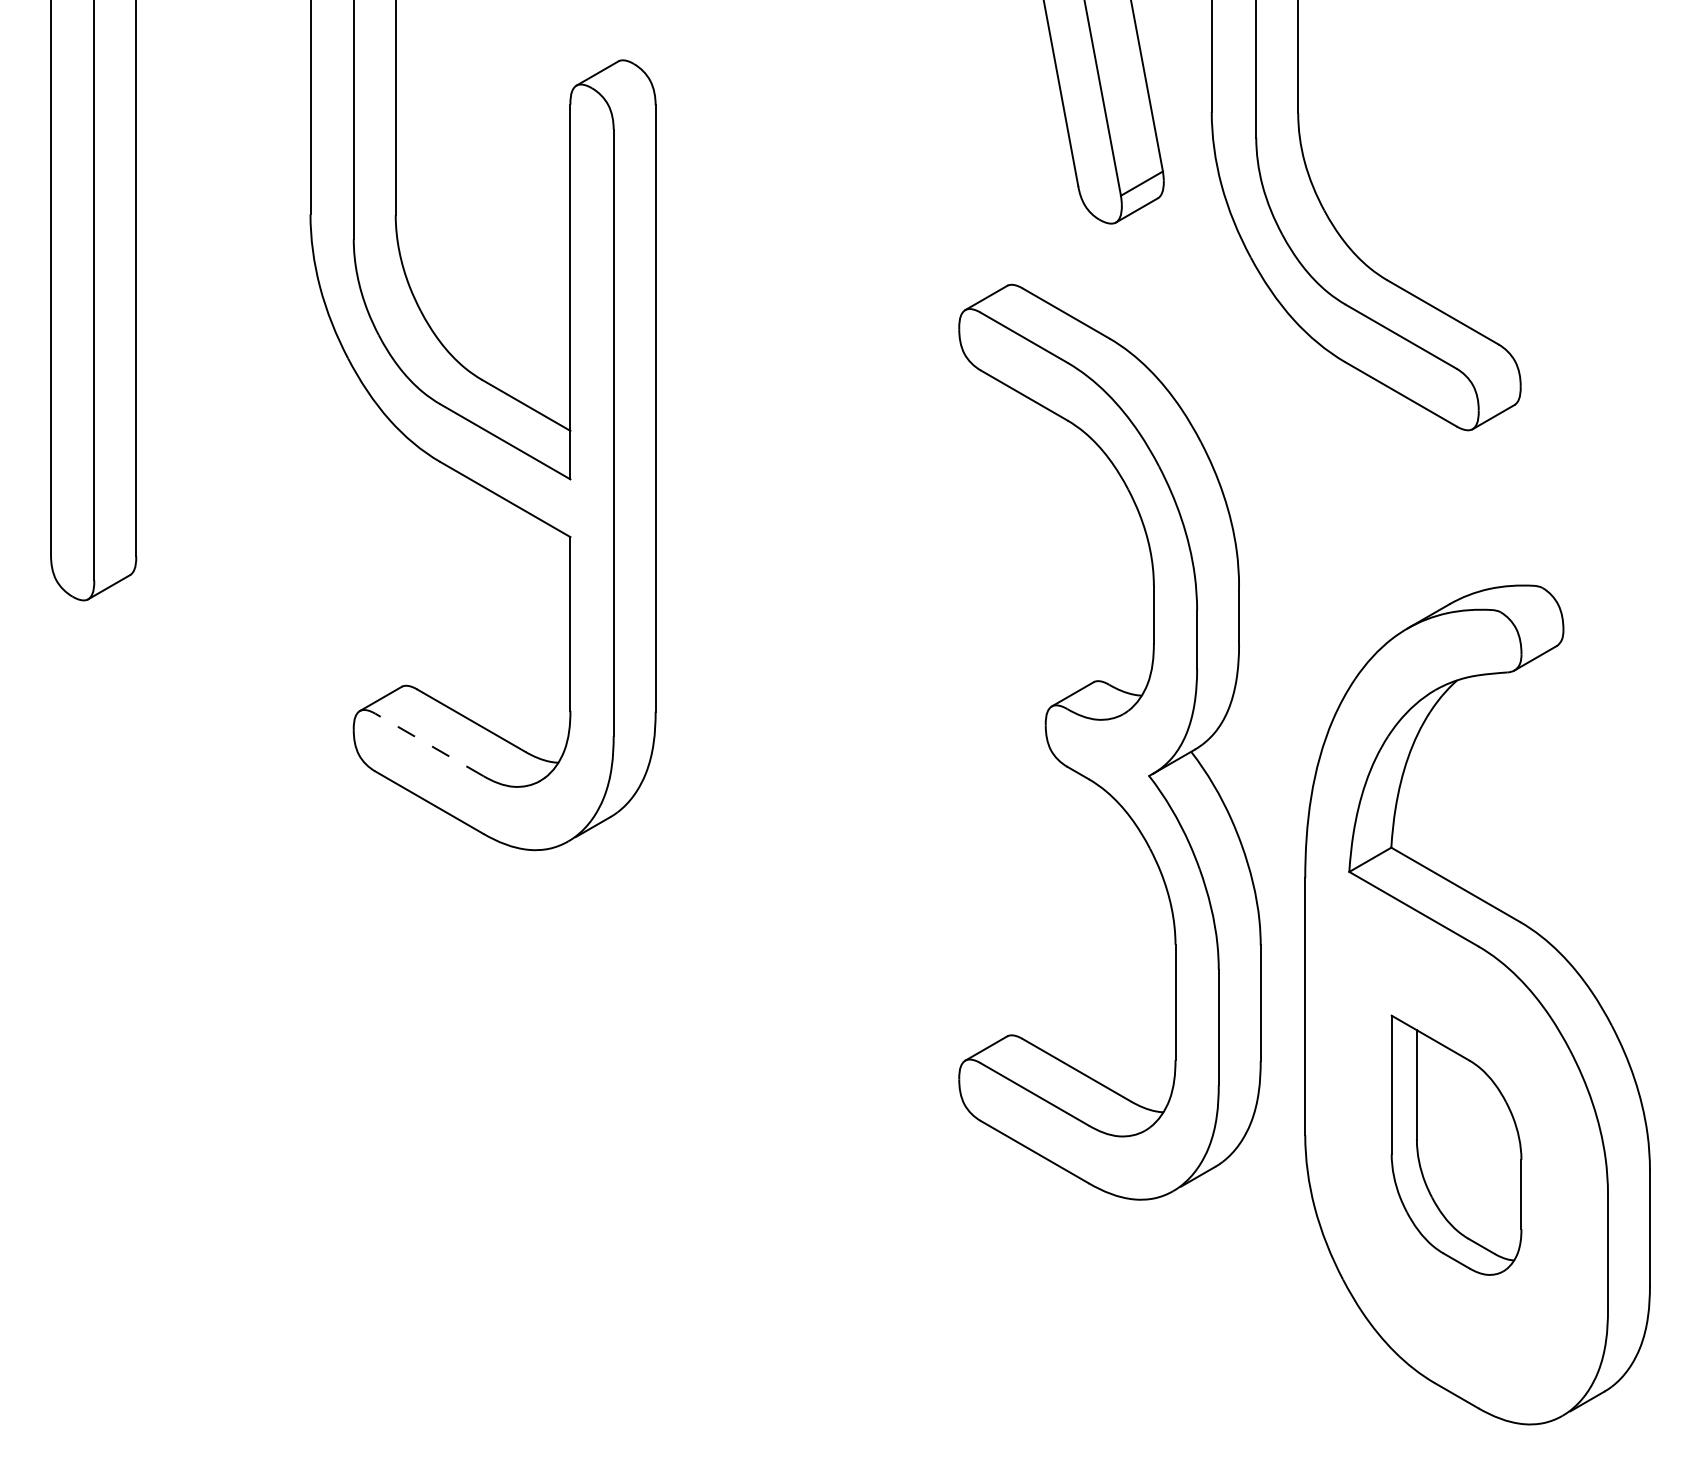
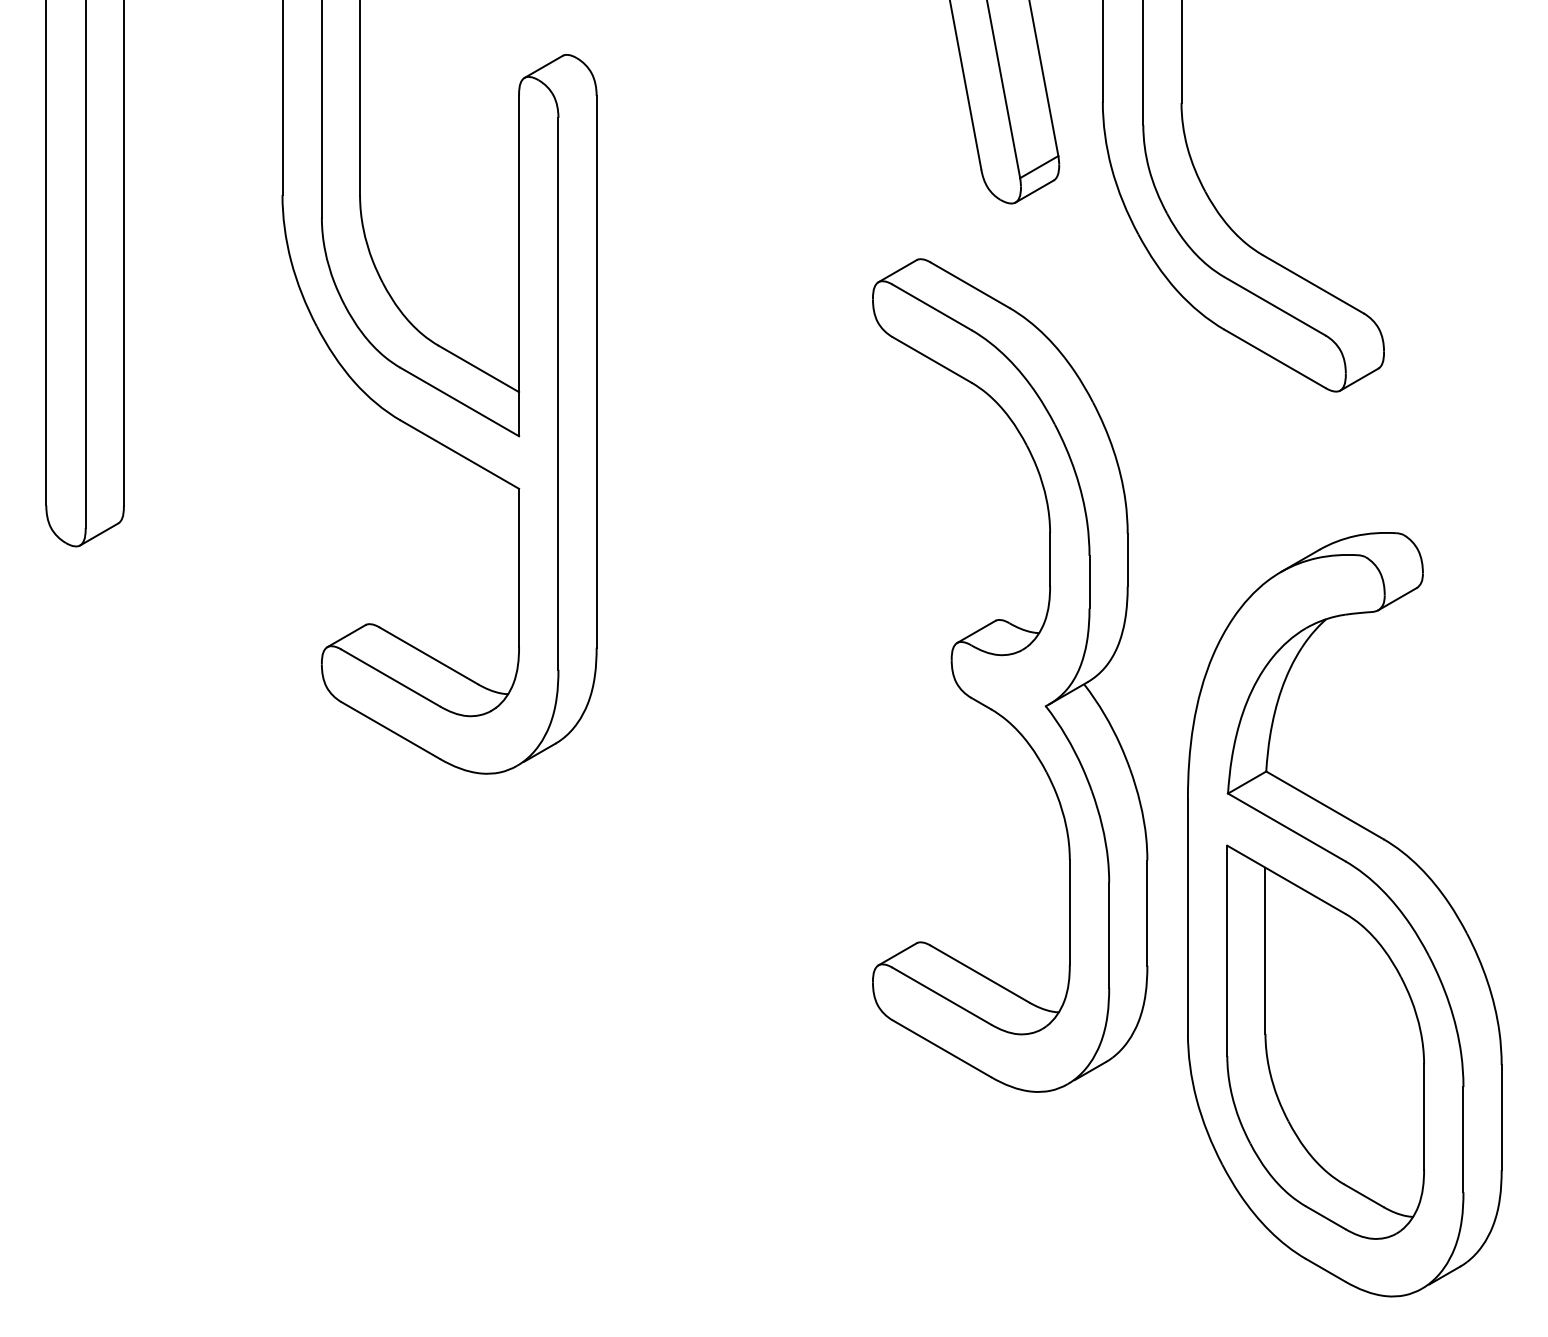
line: (429, 744) -> (390, 677), dashed -> solid
part: (1456, 1145) -> (1325, 1042), size x1.67

